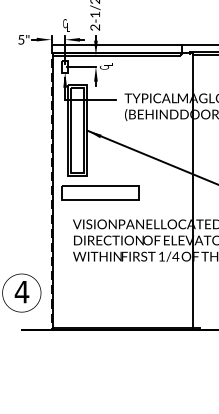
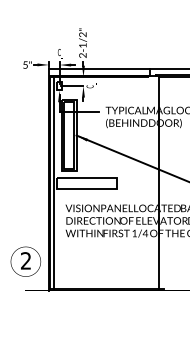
line: (50, 187) -> (48, 179), dashed -> solid
line: (57, 192) -> (53, 183), added
text: (21, 291) -> (25, 260), 4 -> 2

